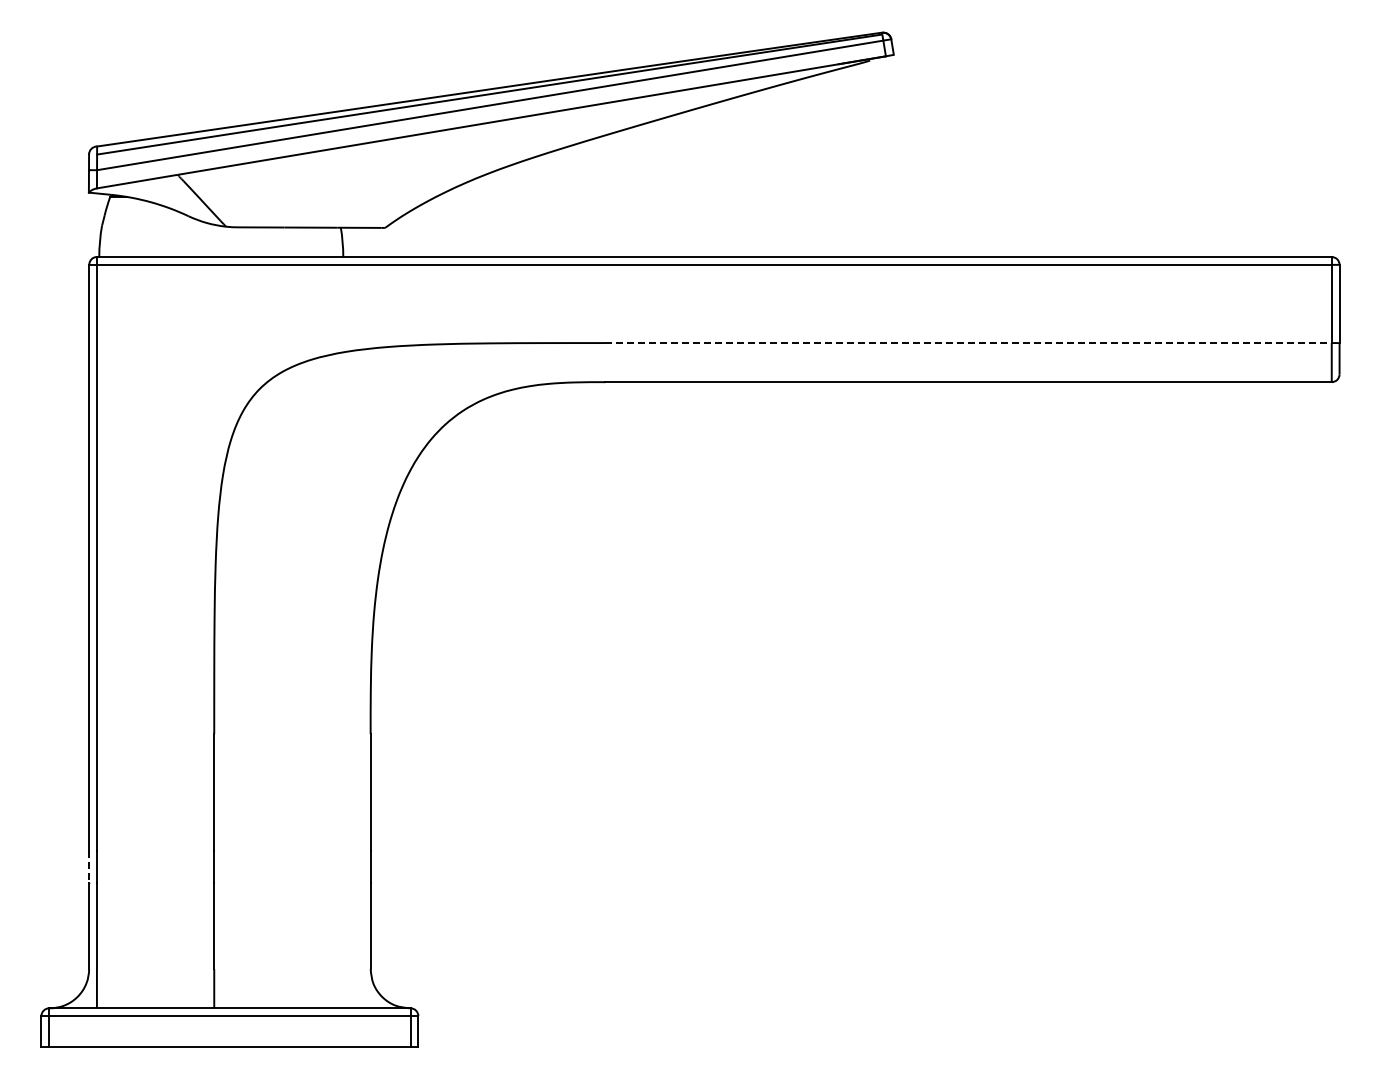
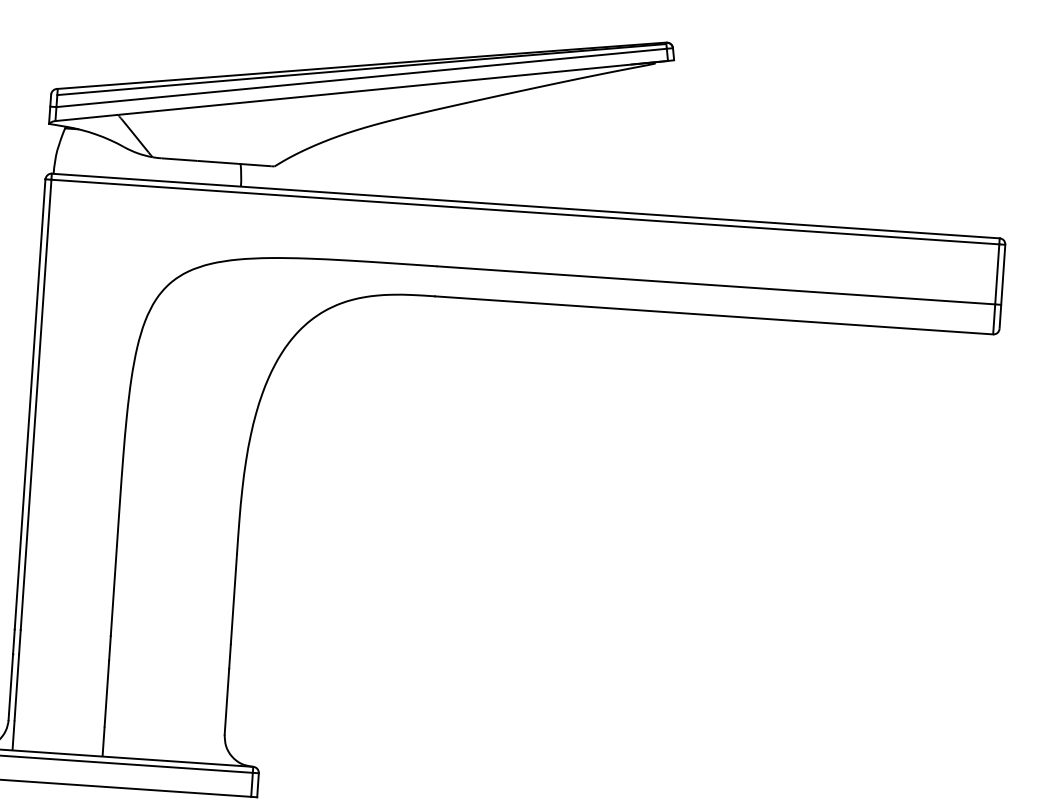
line: (969, 343) -> (717, 285), dashed -> solid
line: (89, 867) -> (14, 641), dashed -> solid

